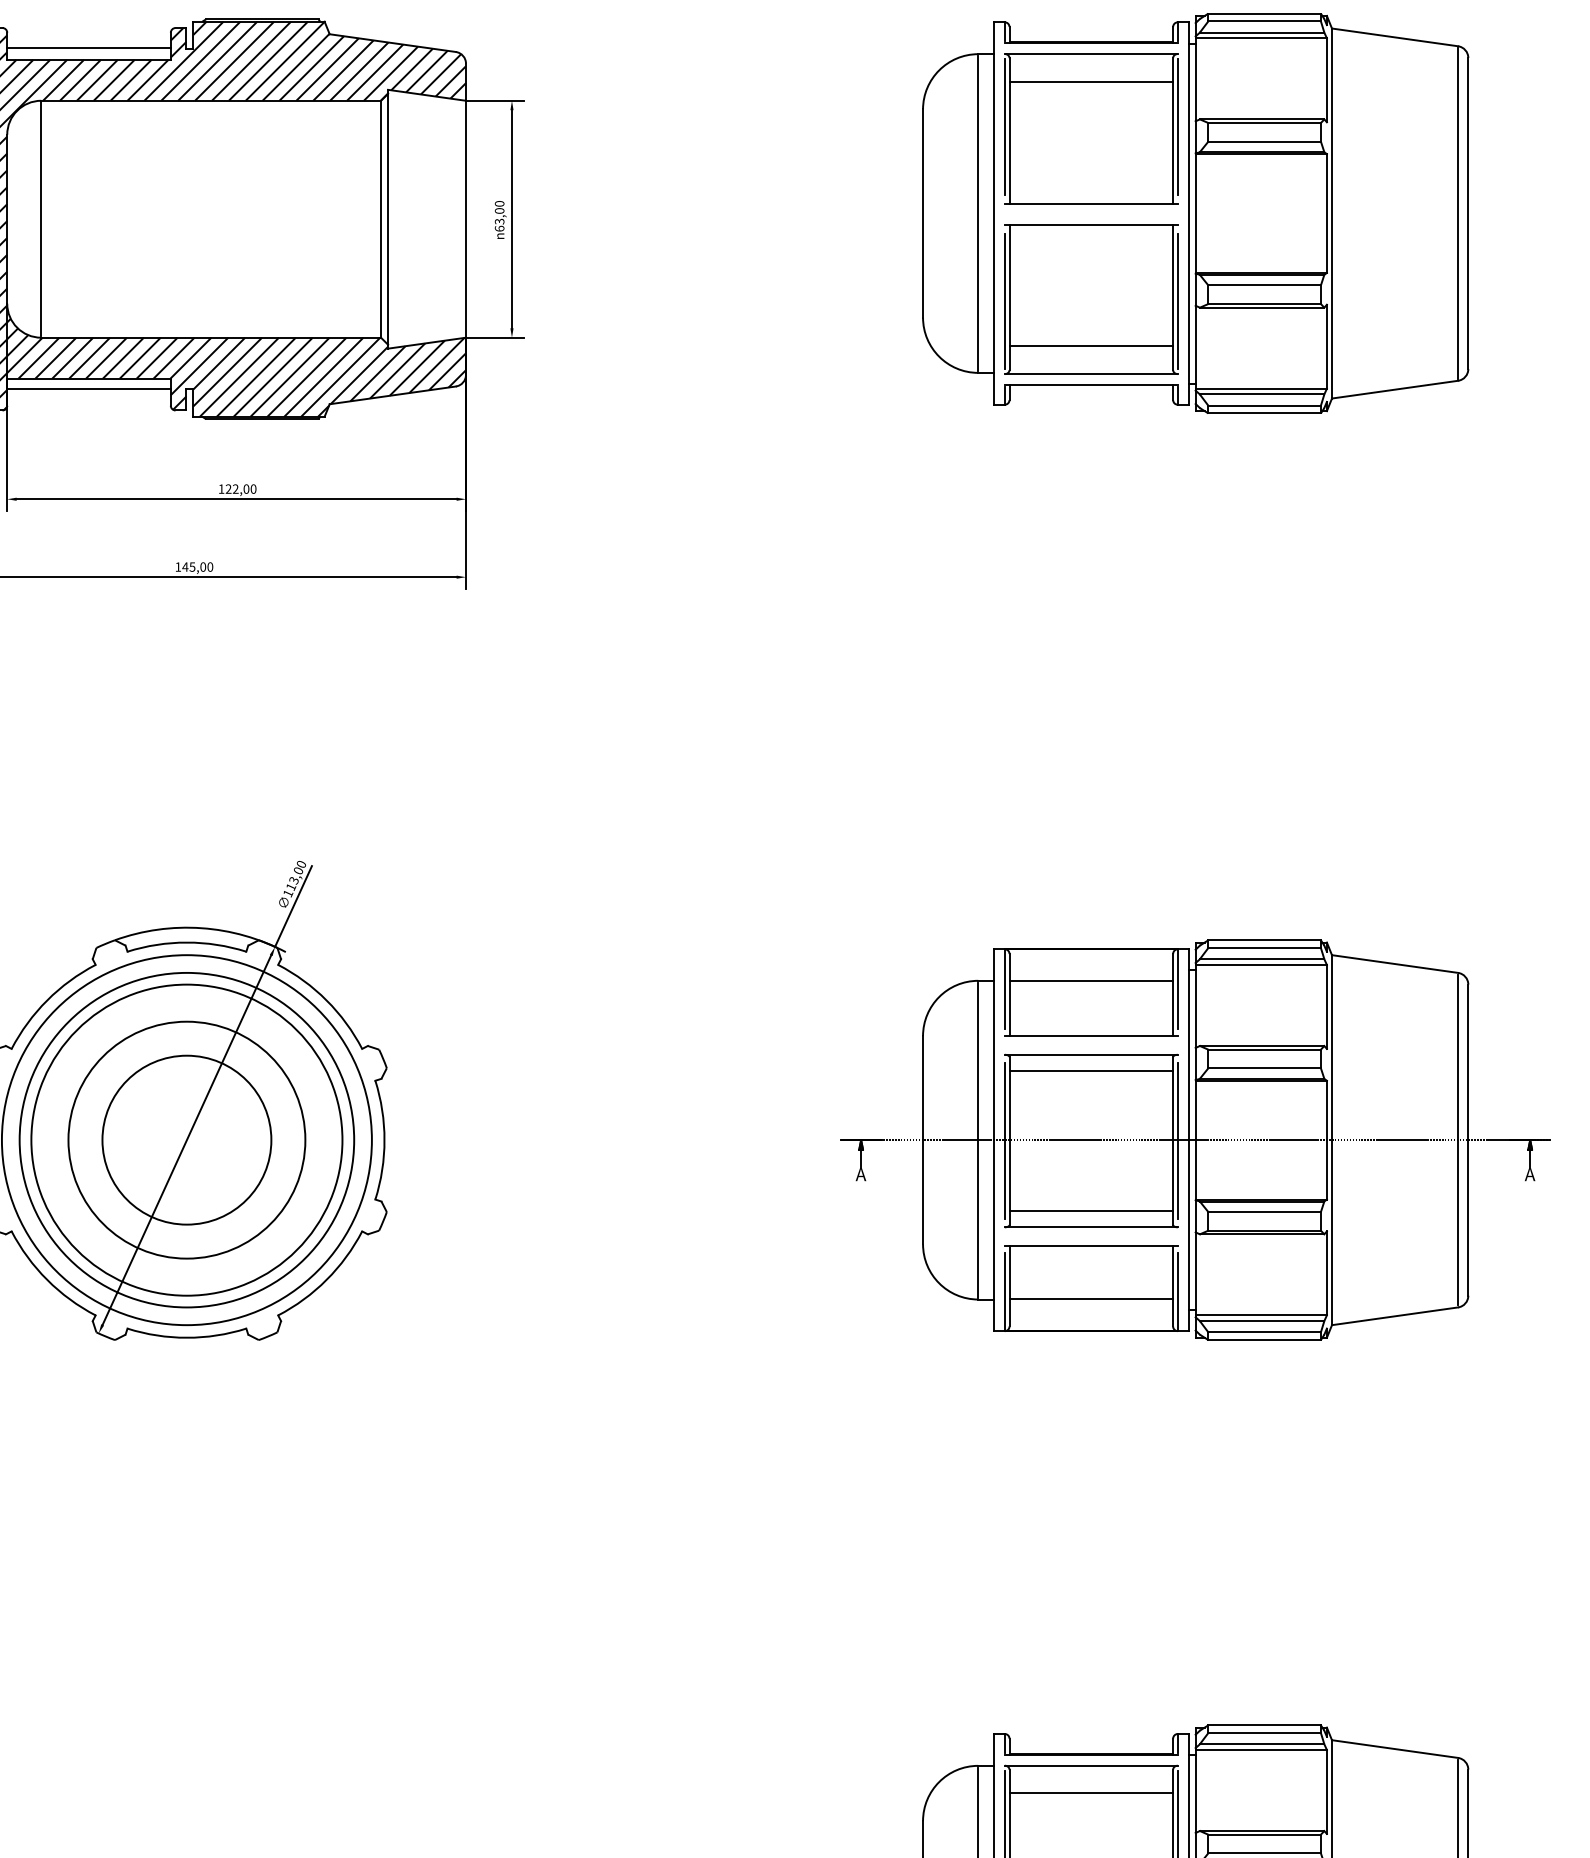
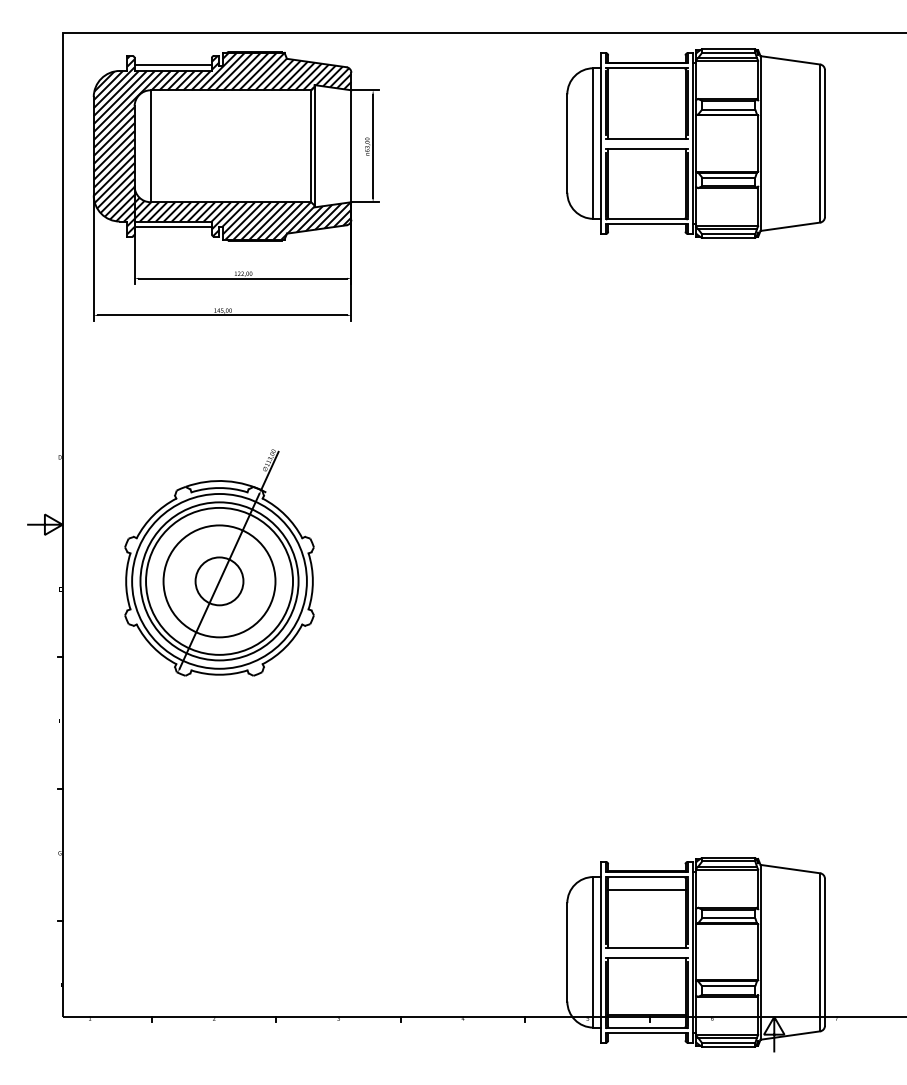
line: (1090, 82) -> (646, 81), removed
line: (1090, 346) -> (646, 206), removed
circle: (186, 1140) -> (219, 581), size x0.6
part: (1196, 1140) -> (696, 581), removed

